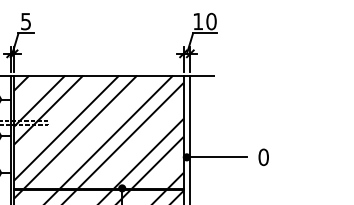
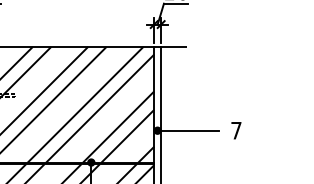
text: (263, 157) -> (236, 130), 0 -> 7

